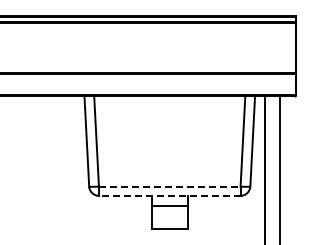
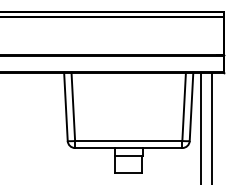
line: (169, 186) -> (128, 140), dashed -> solid
line: (169, 195) -> (128, 147), dashed -> solid

